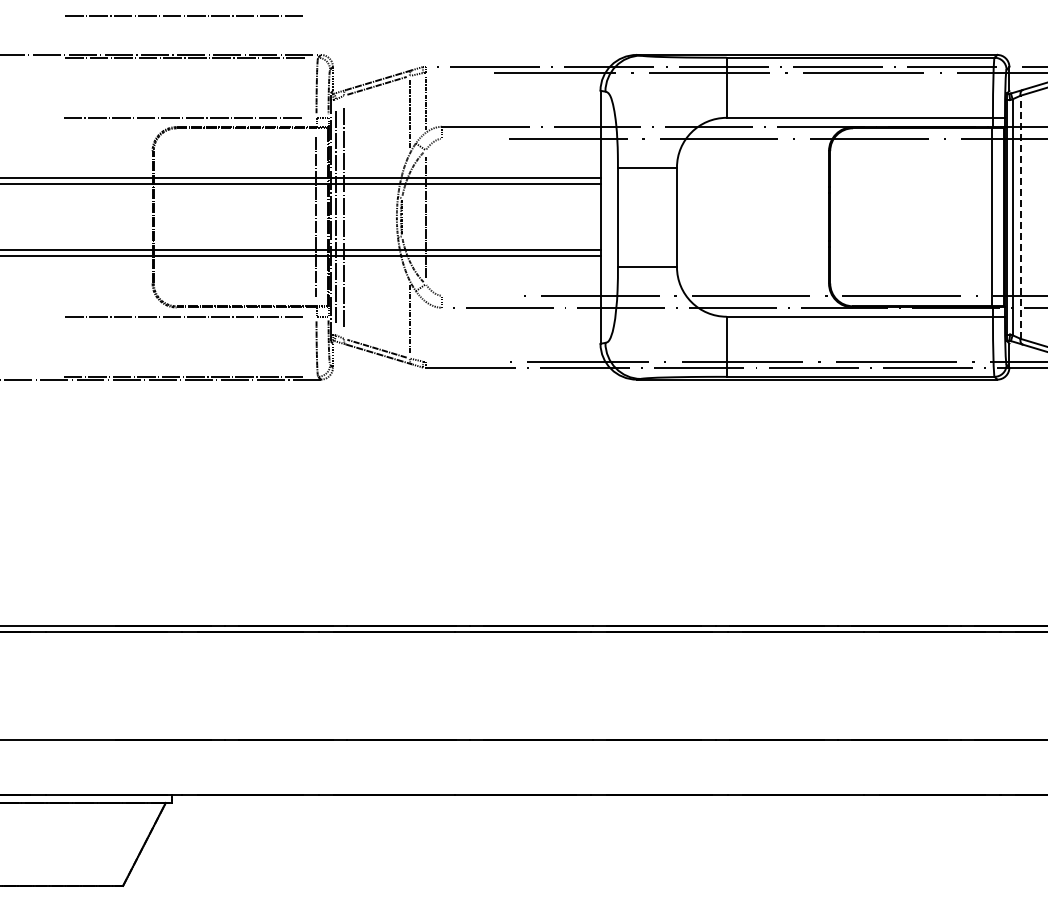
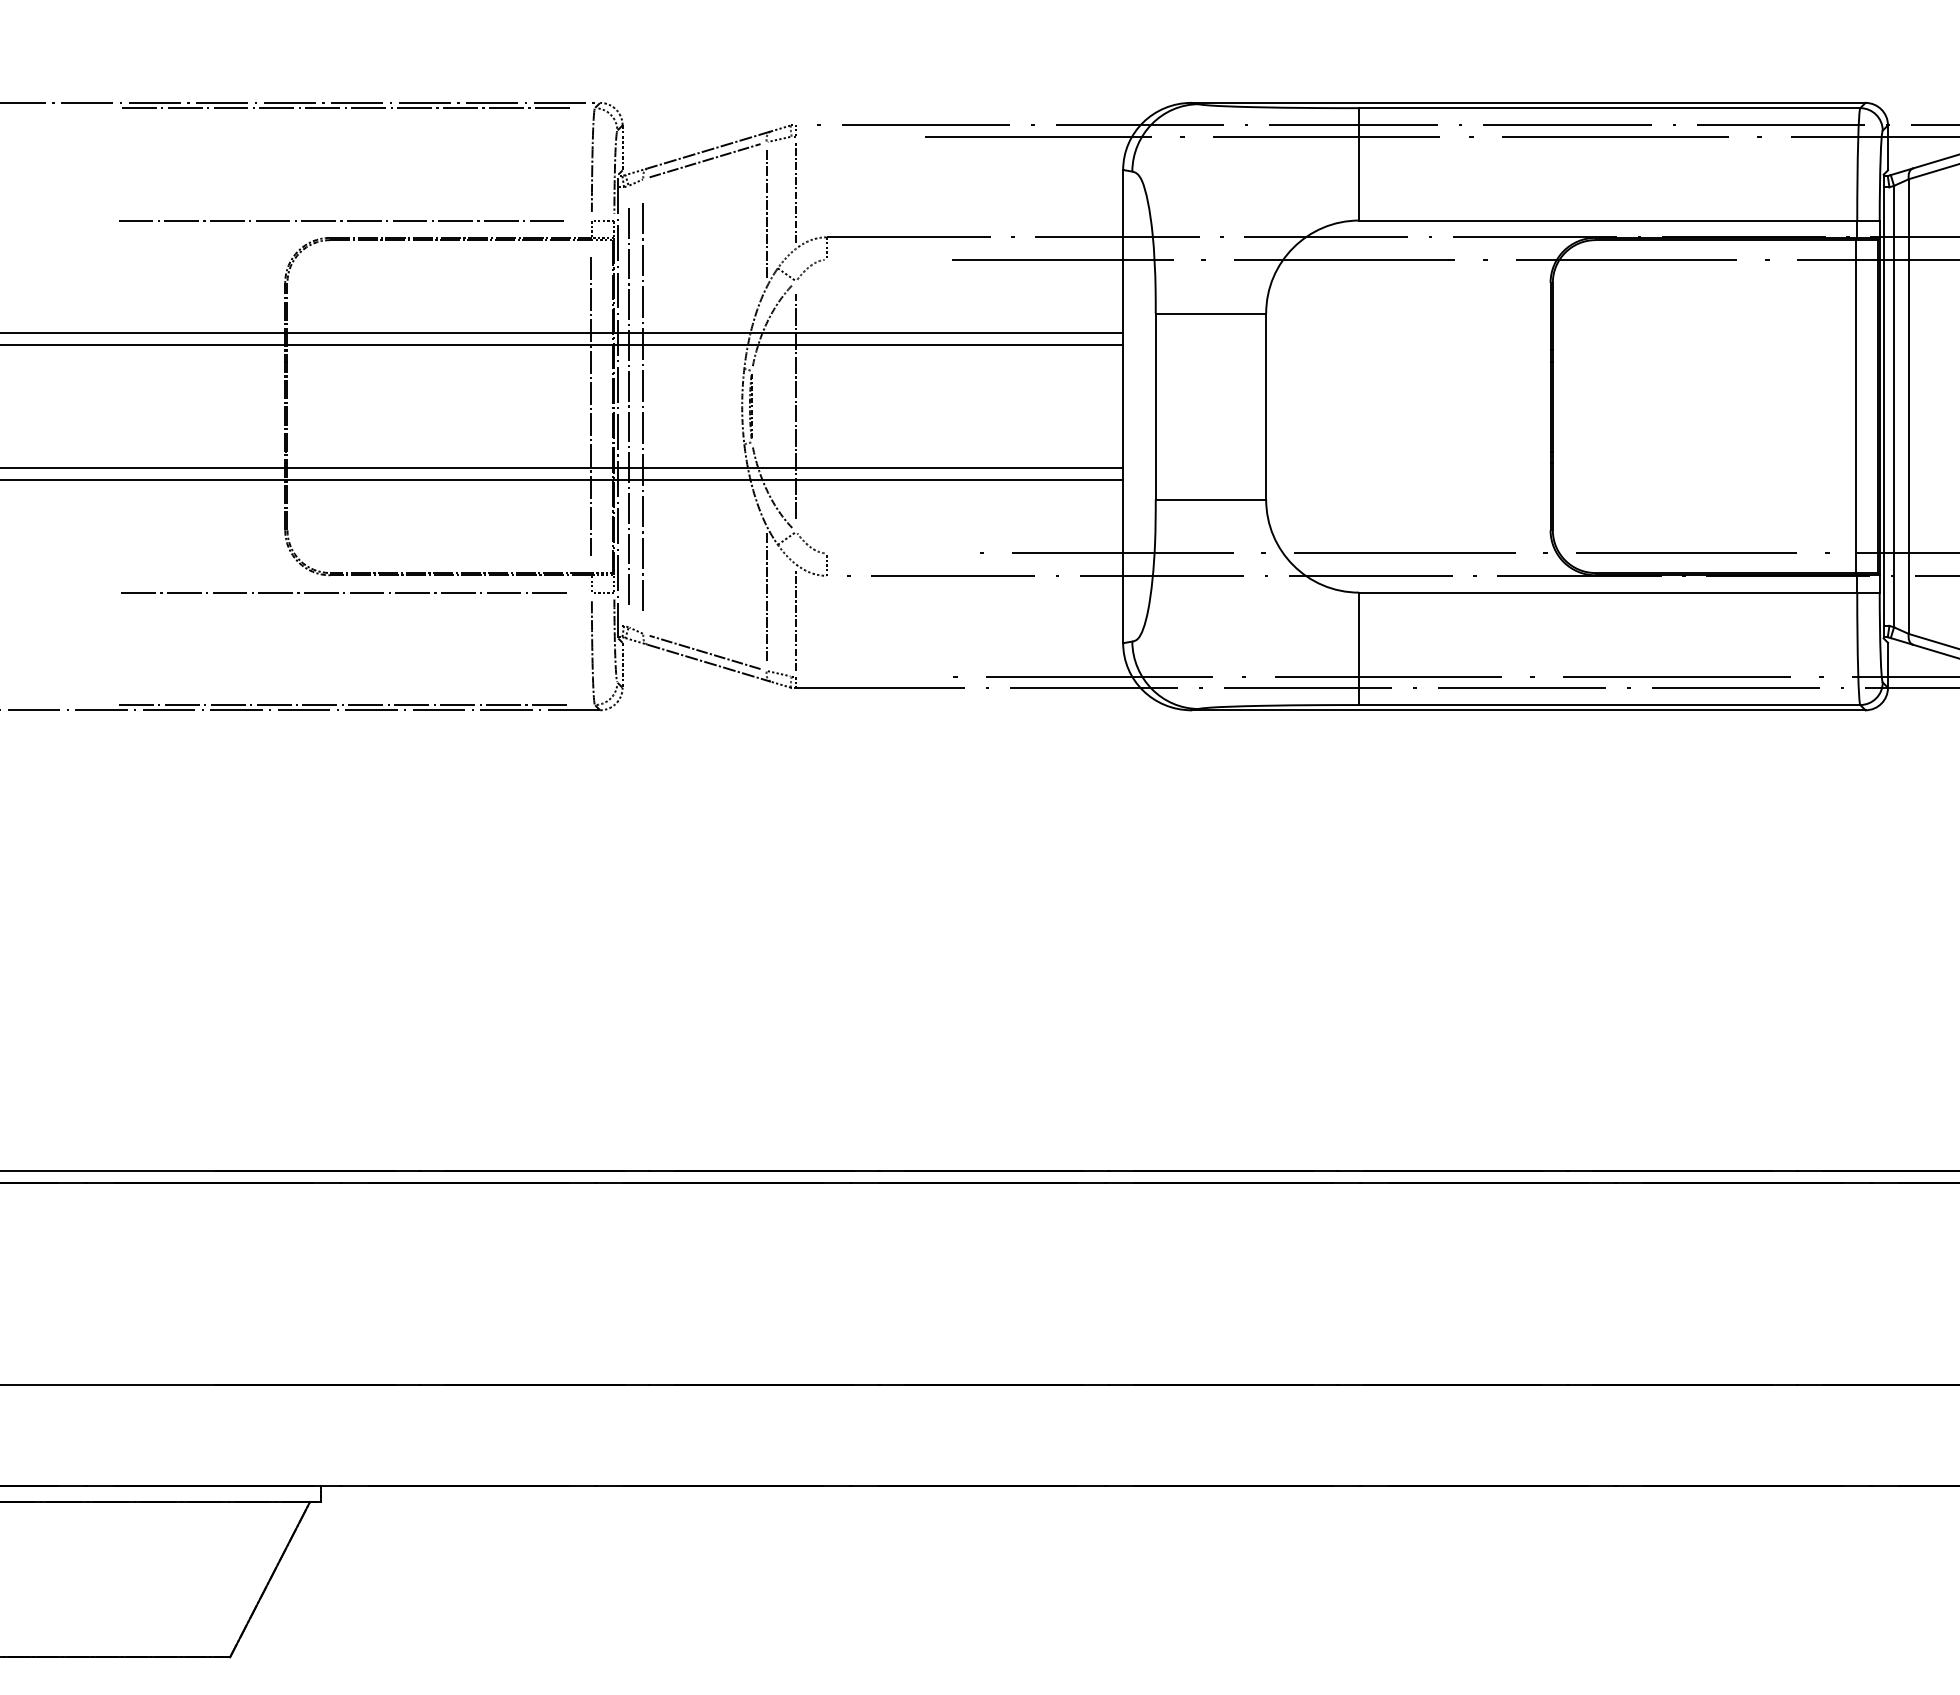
line: (184, 15) -> (344, 29), removed
line: (1020, 217) -> (1908, 406), dashed -> solid
line: (425, 331) -> (795, 620), added

